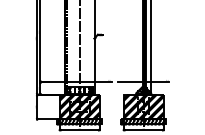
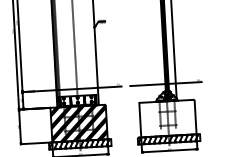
hatch: (143, 106) -> (167, 117), removed

